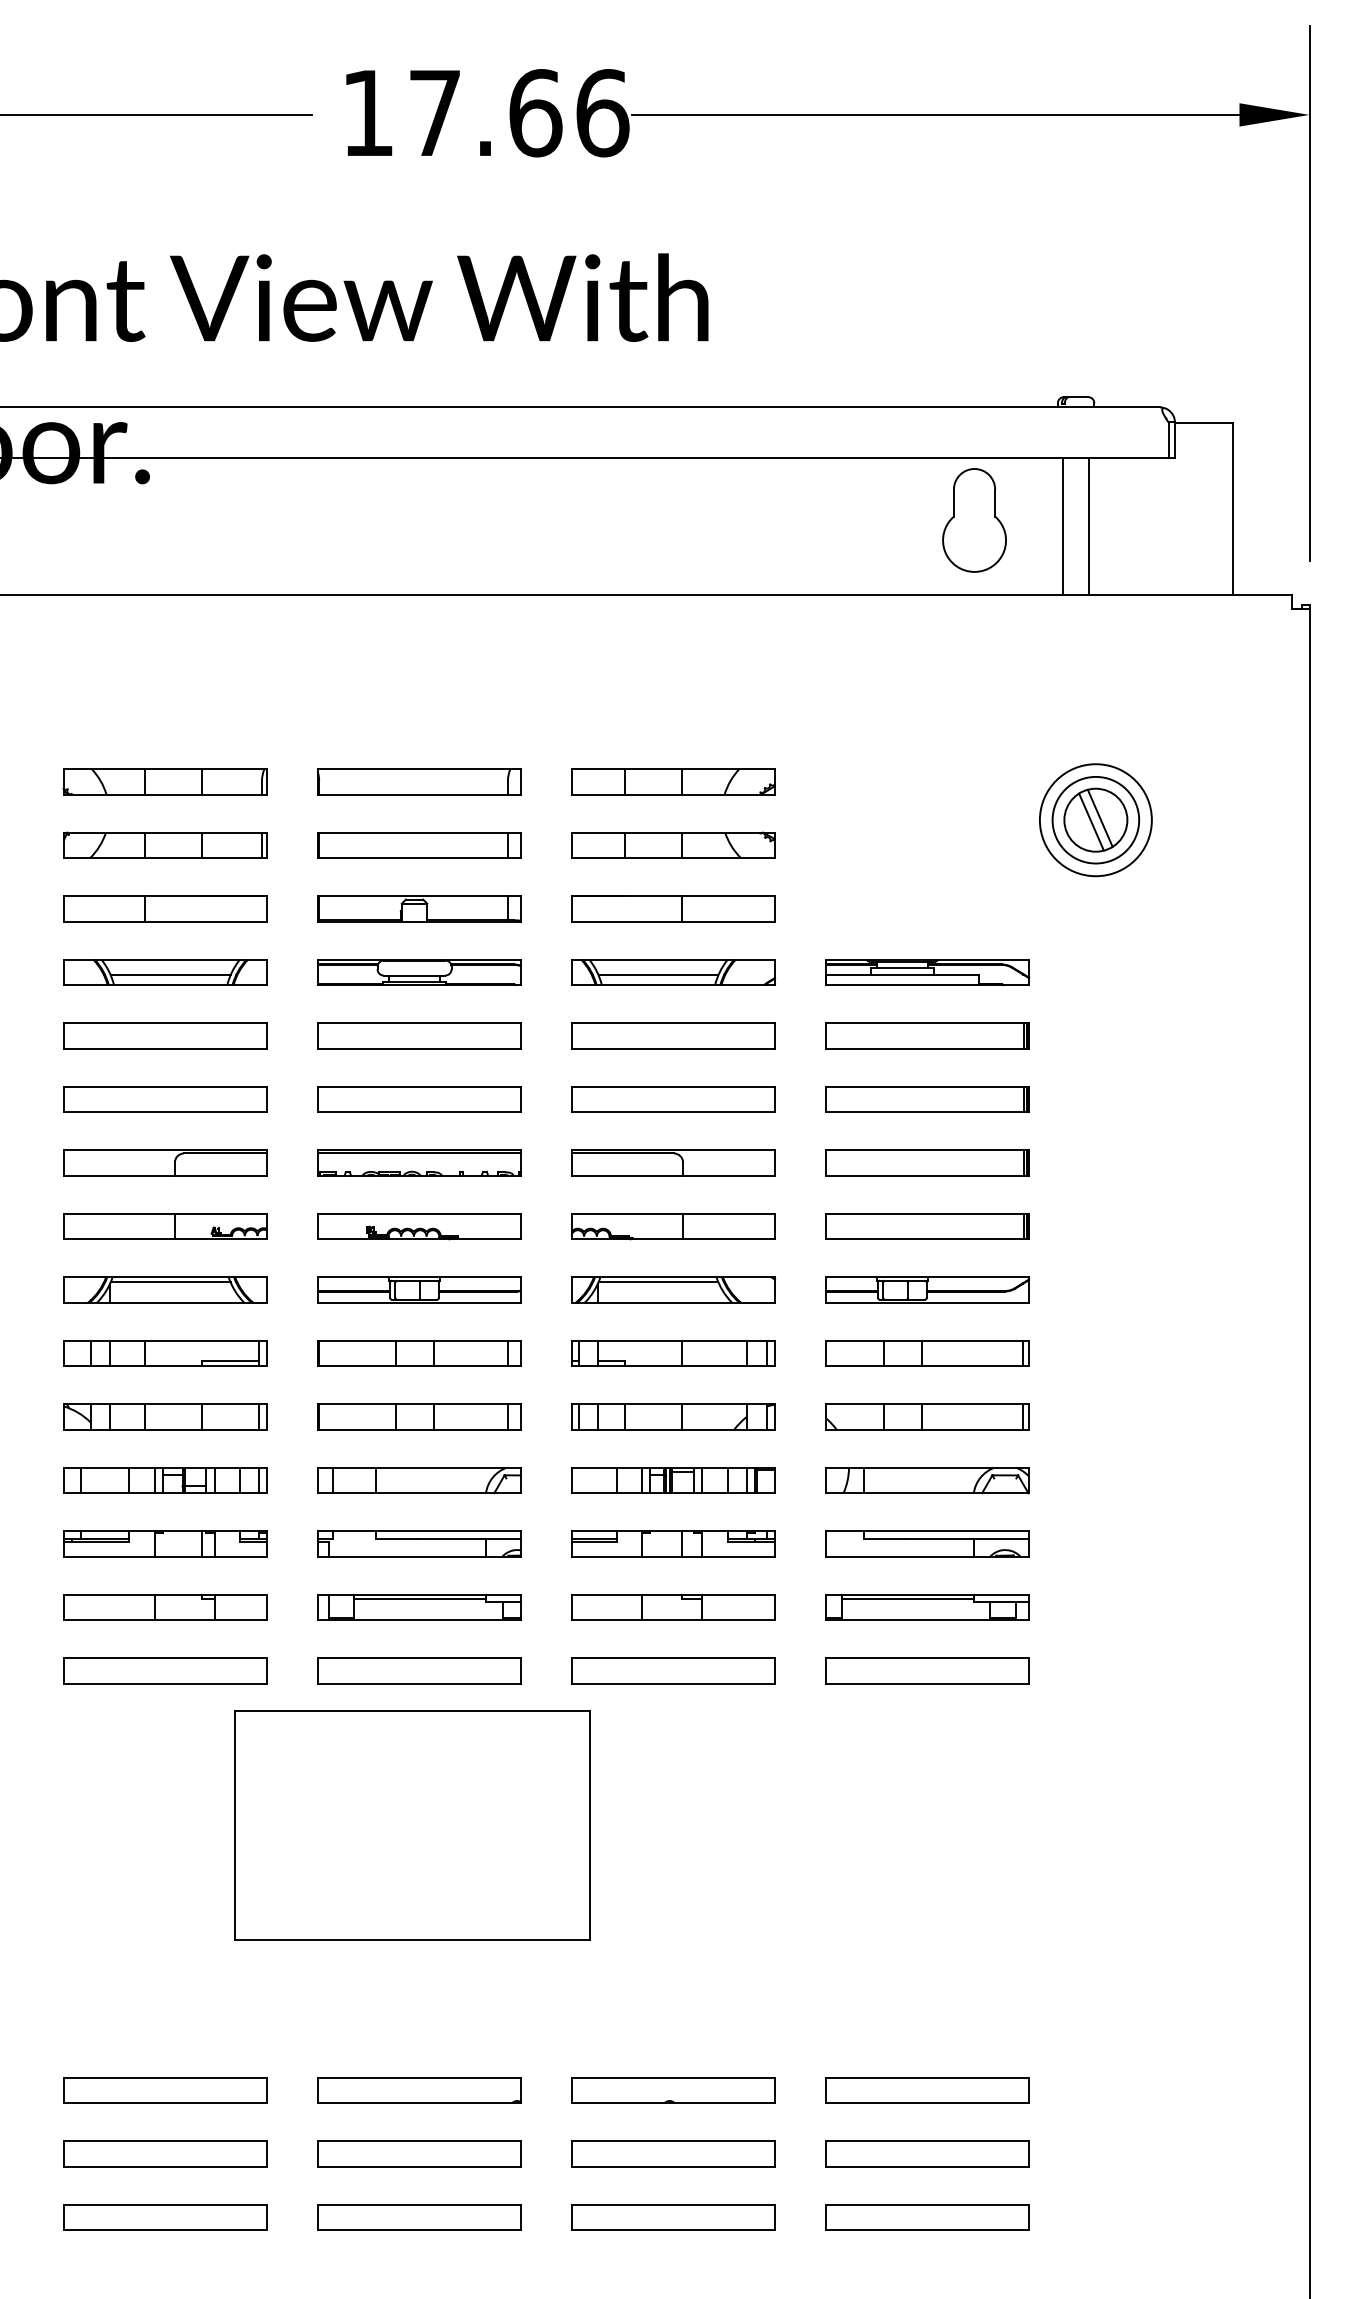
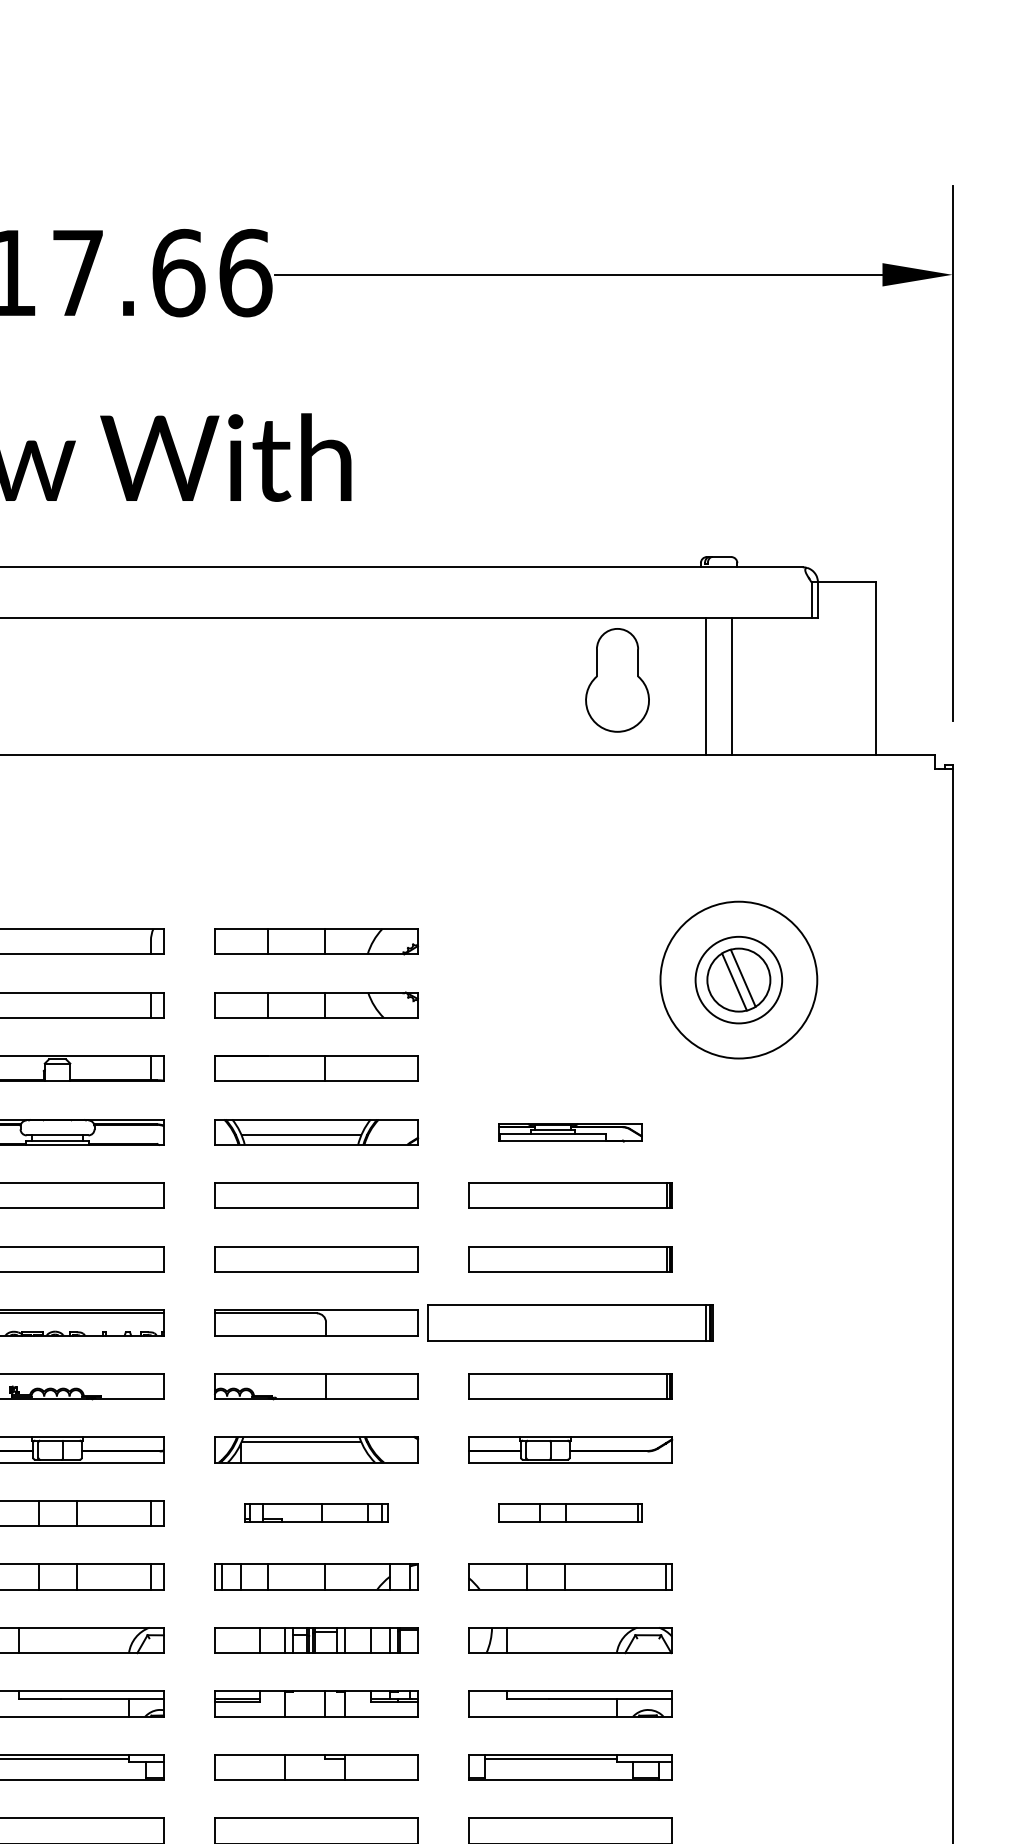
circle: (1095, 820) -> (738, 980), size x1.4
part: (927, 972) -> (570, 1132), size x0.7
part: (927, 1162) -> (570, 1322), size x1.4
part: (673, 1353) -> (316, 1513), size x0.7
part: (927, 1353) -> (570, 1513), size x0.7

